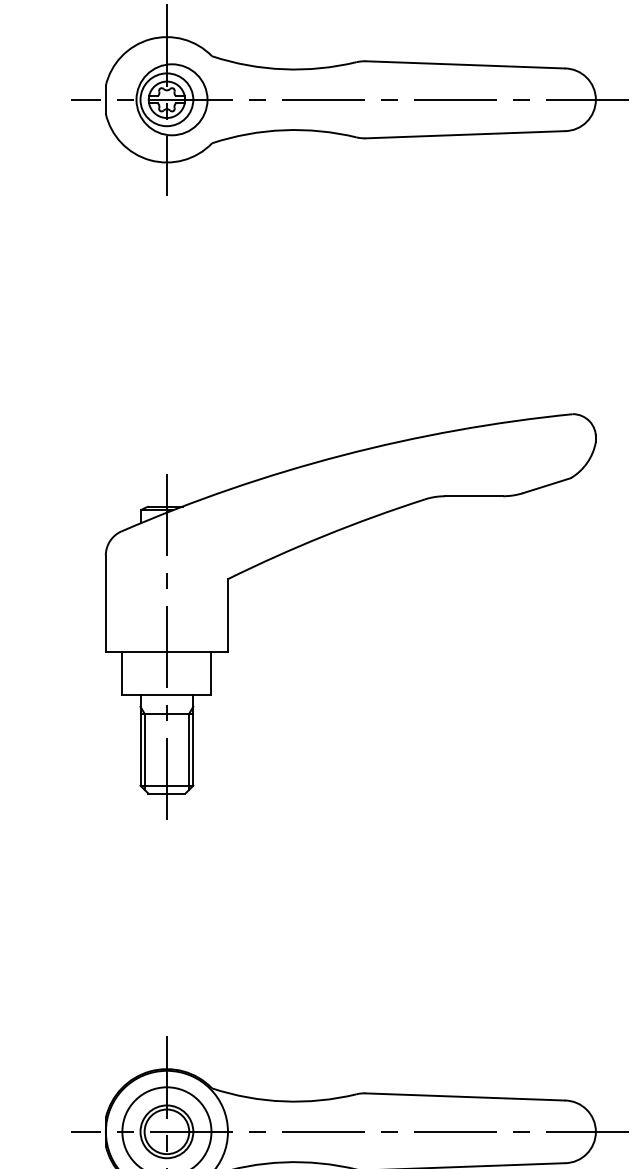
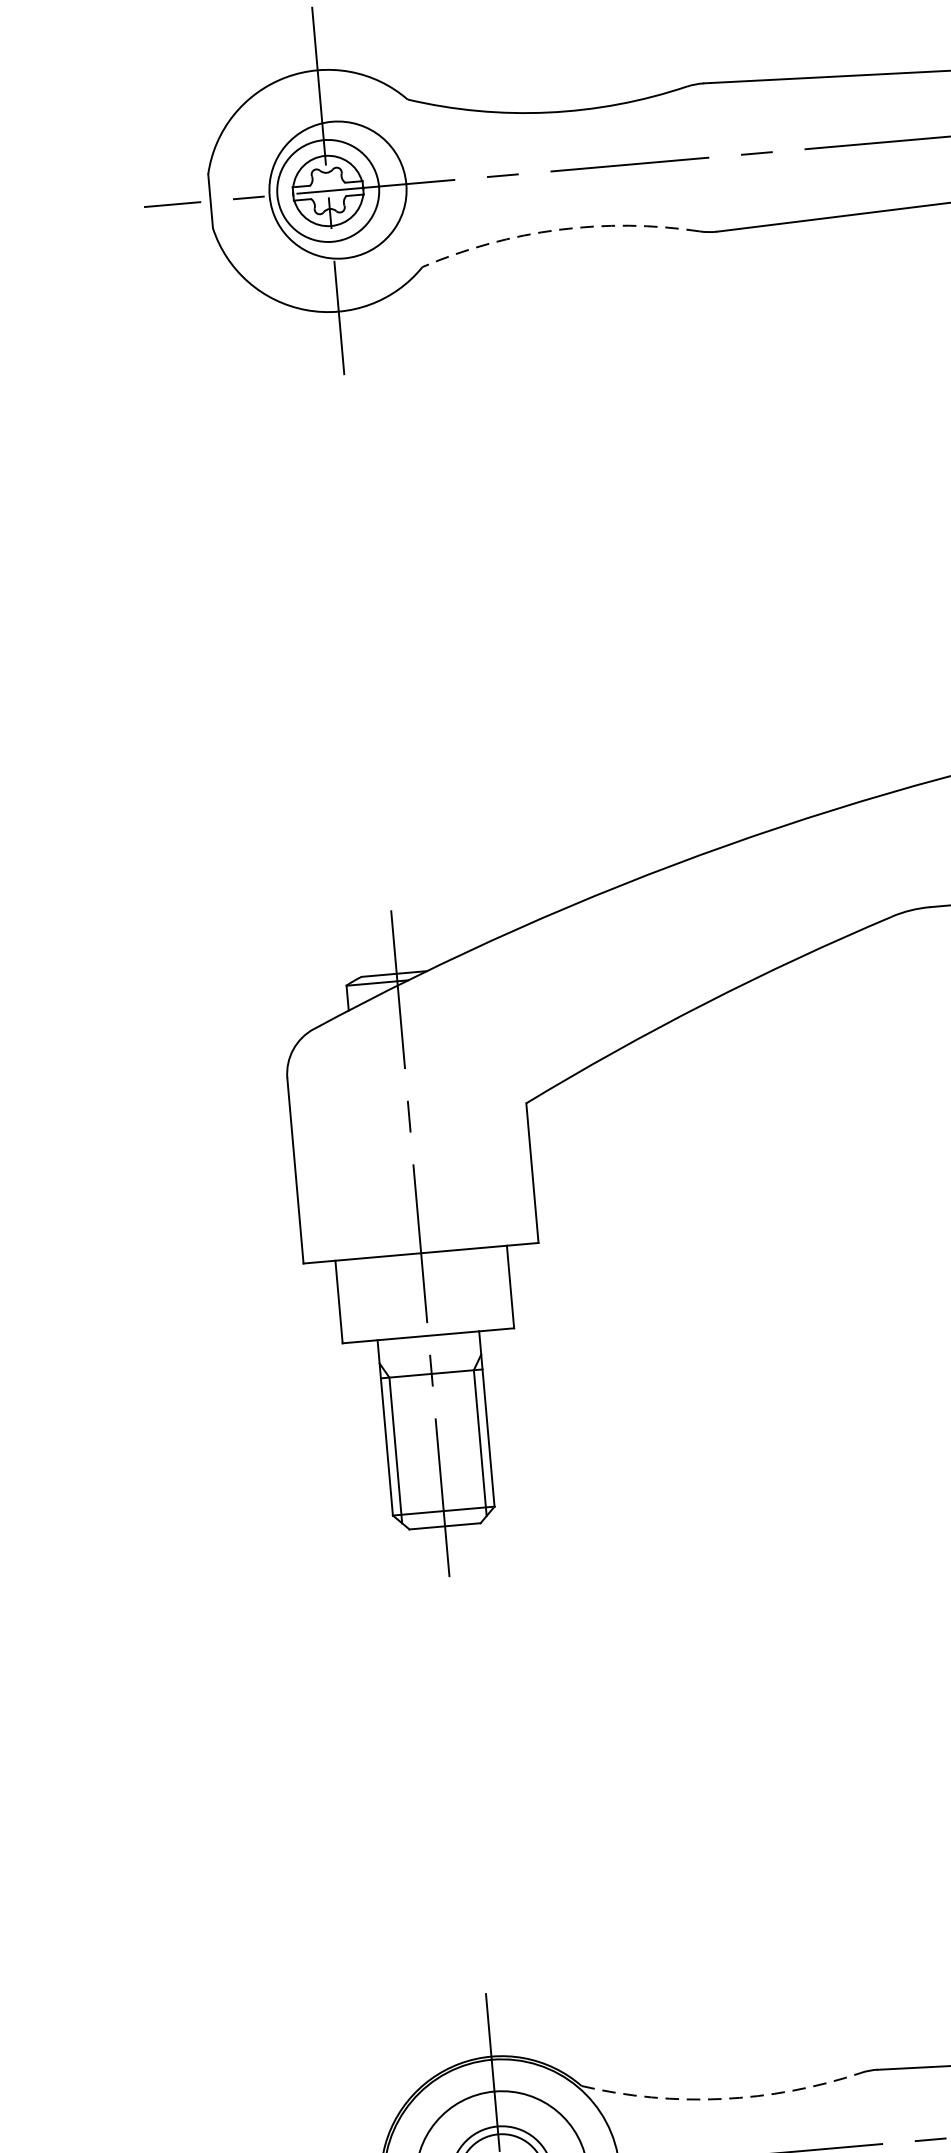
arc: (283, 130) -> (557, 230), solid -> dashed
arc: (283, 1101) -> (721, 2099), solid -> dashed

